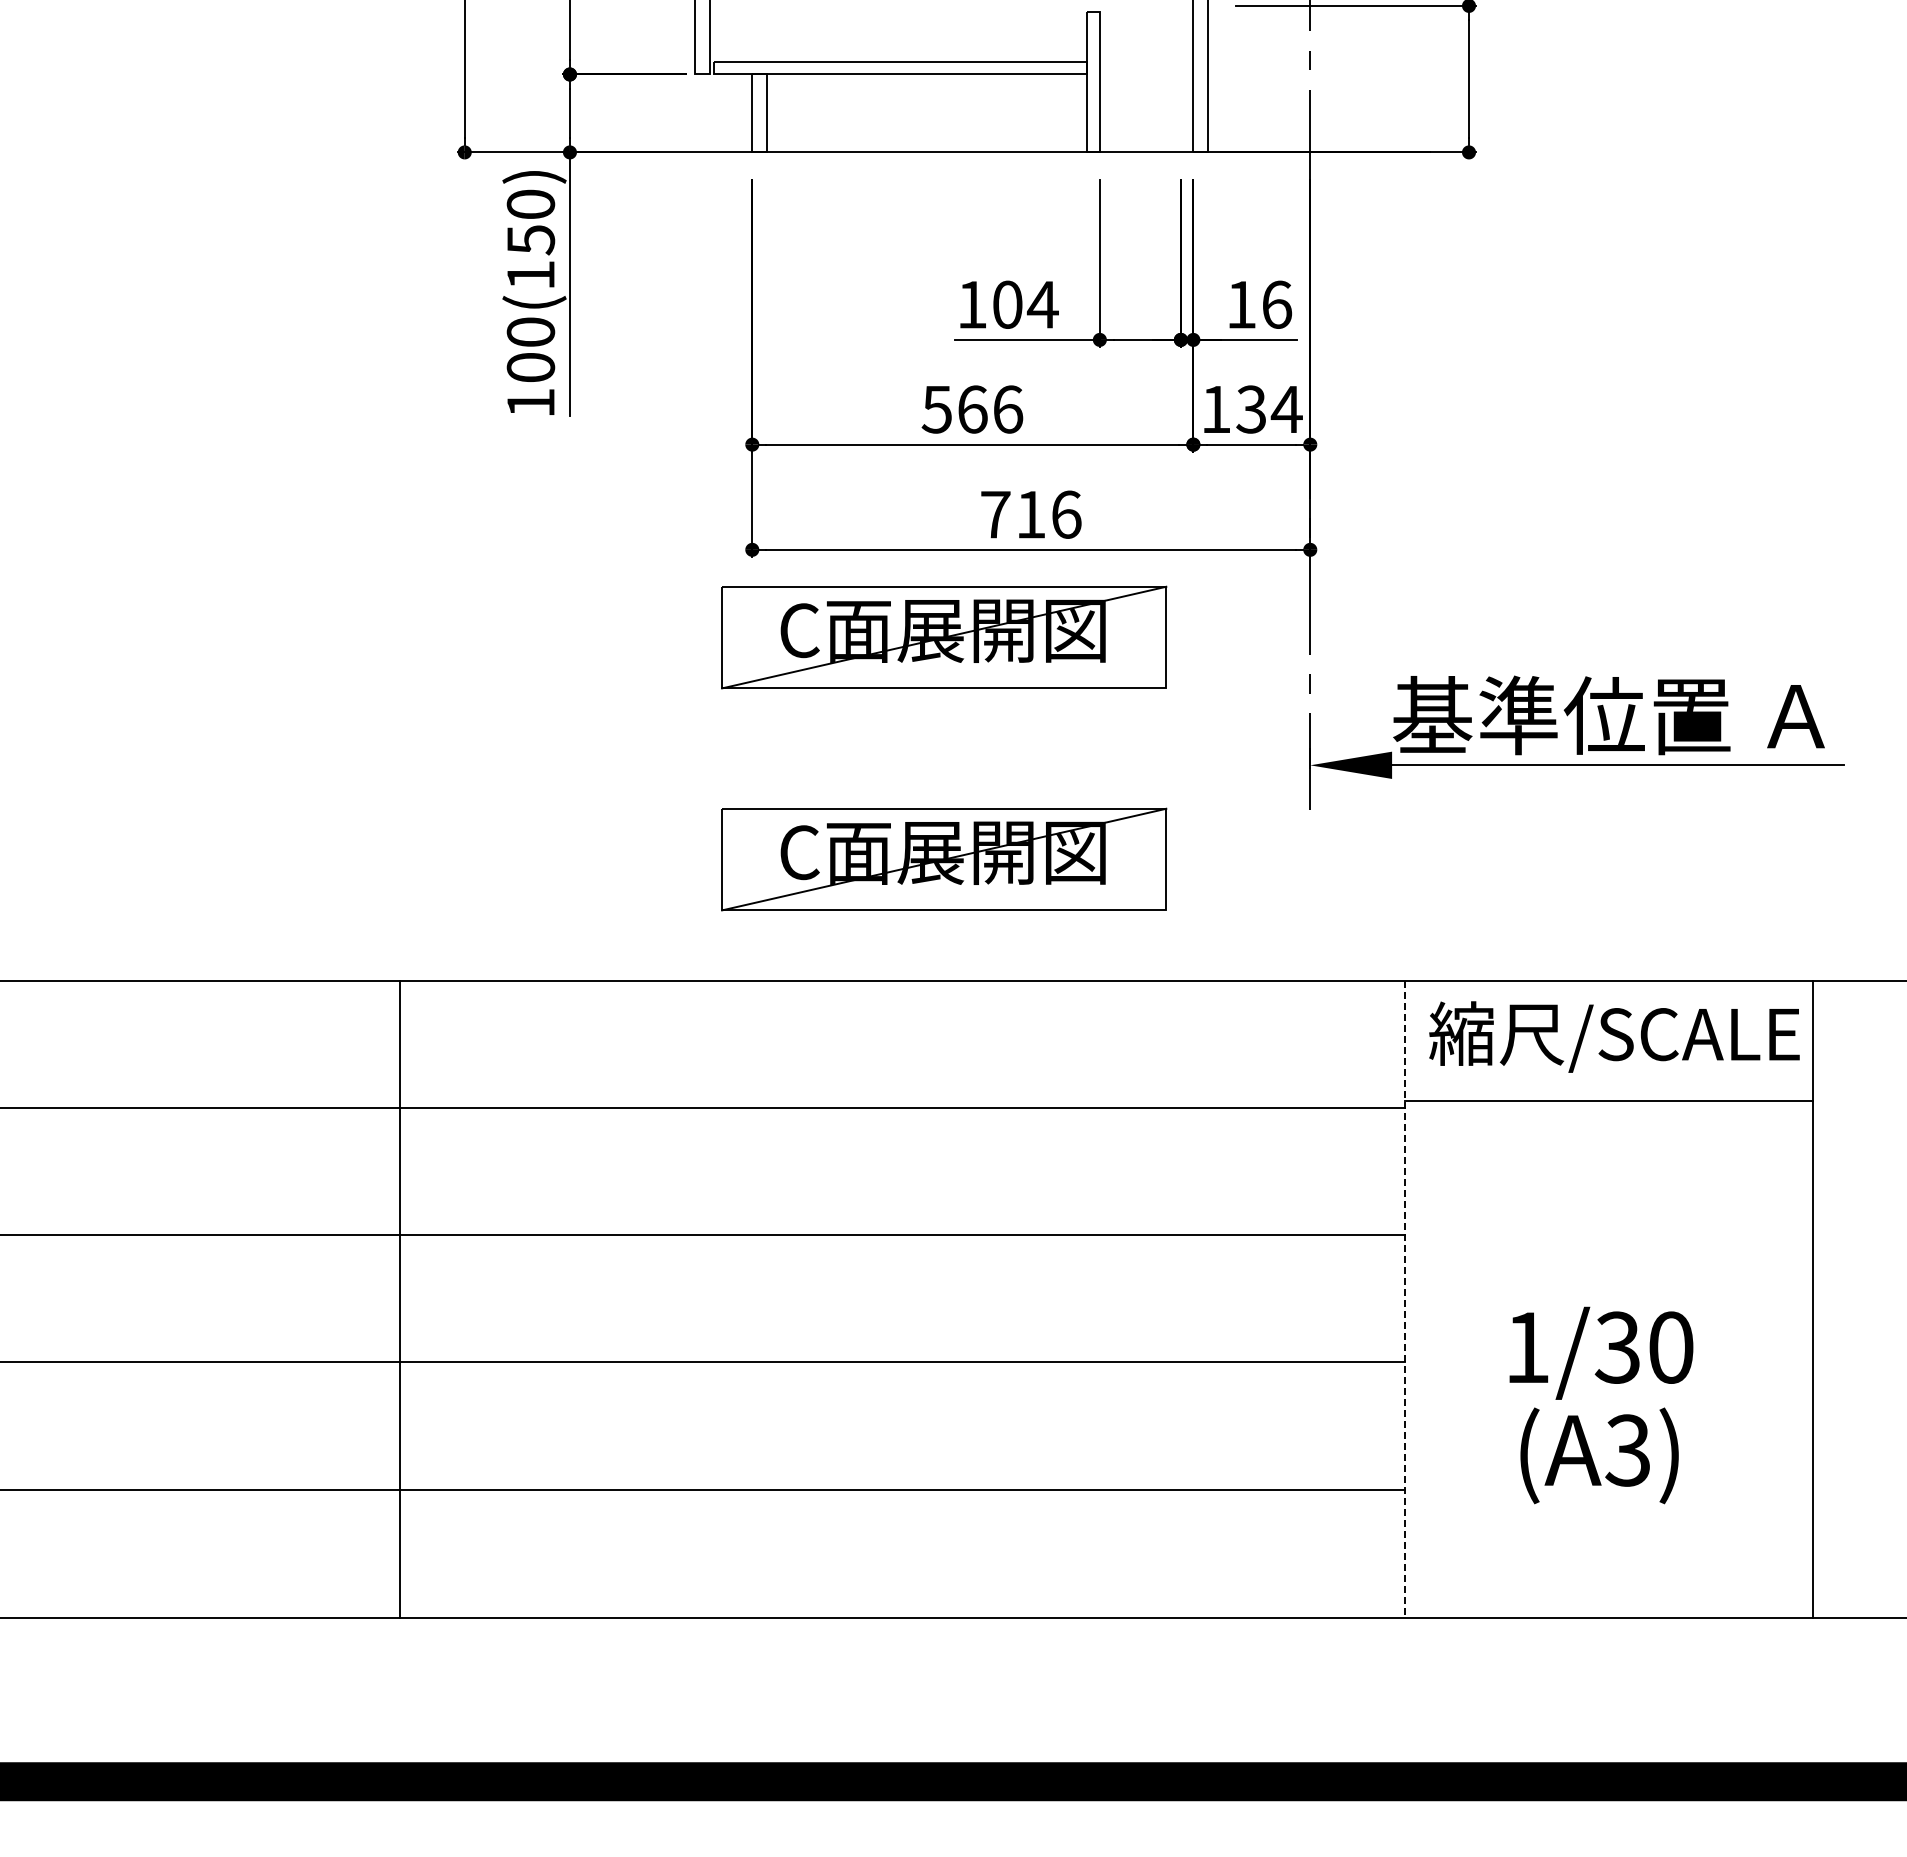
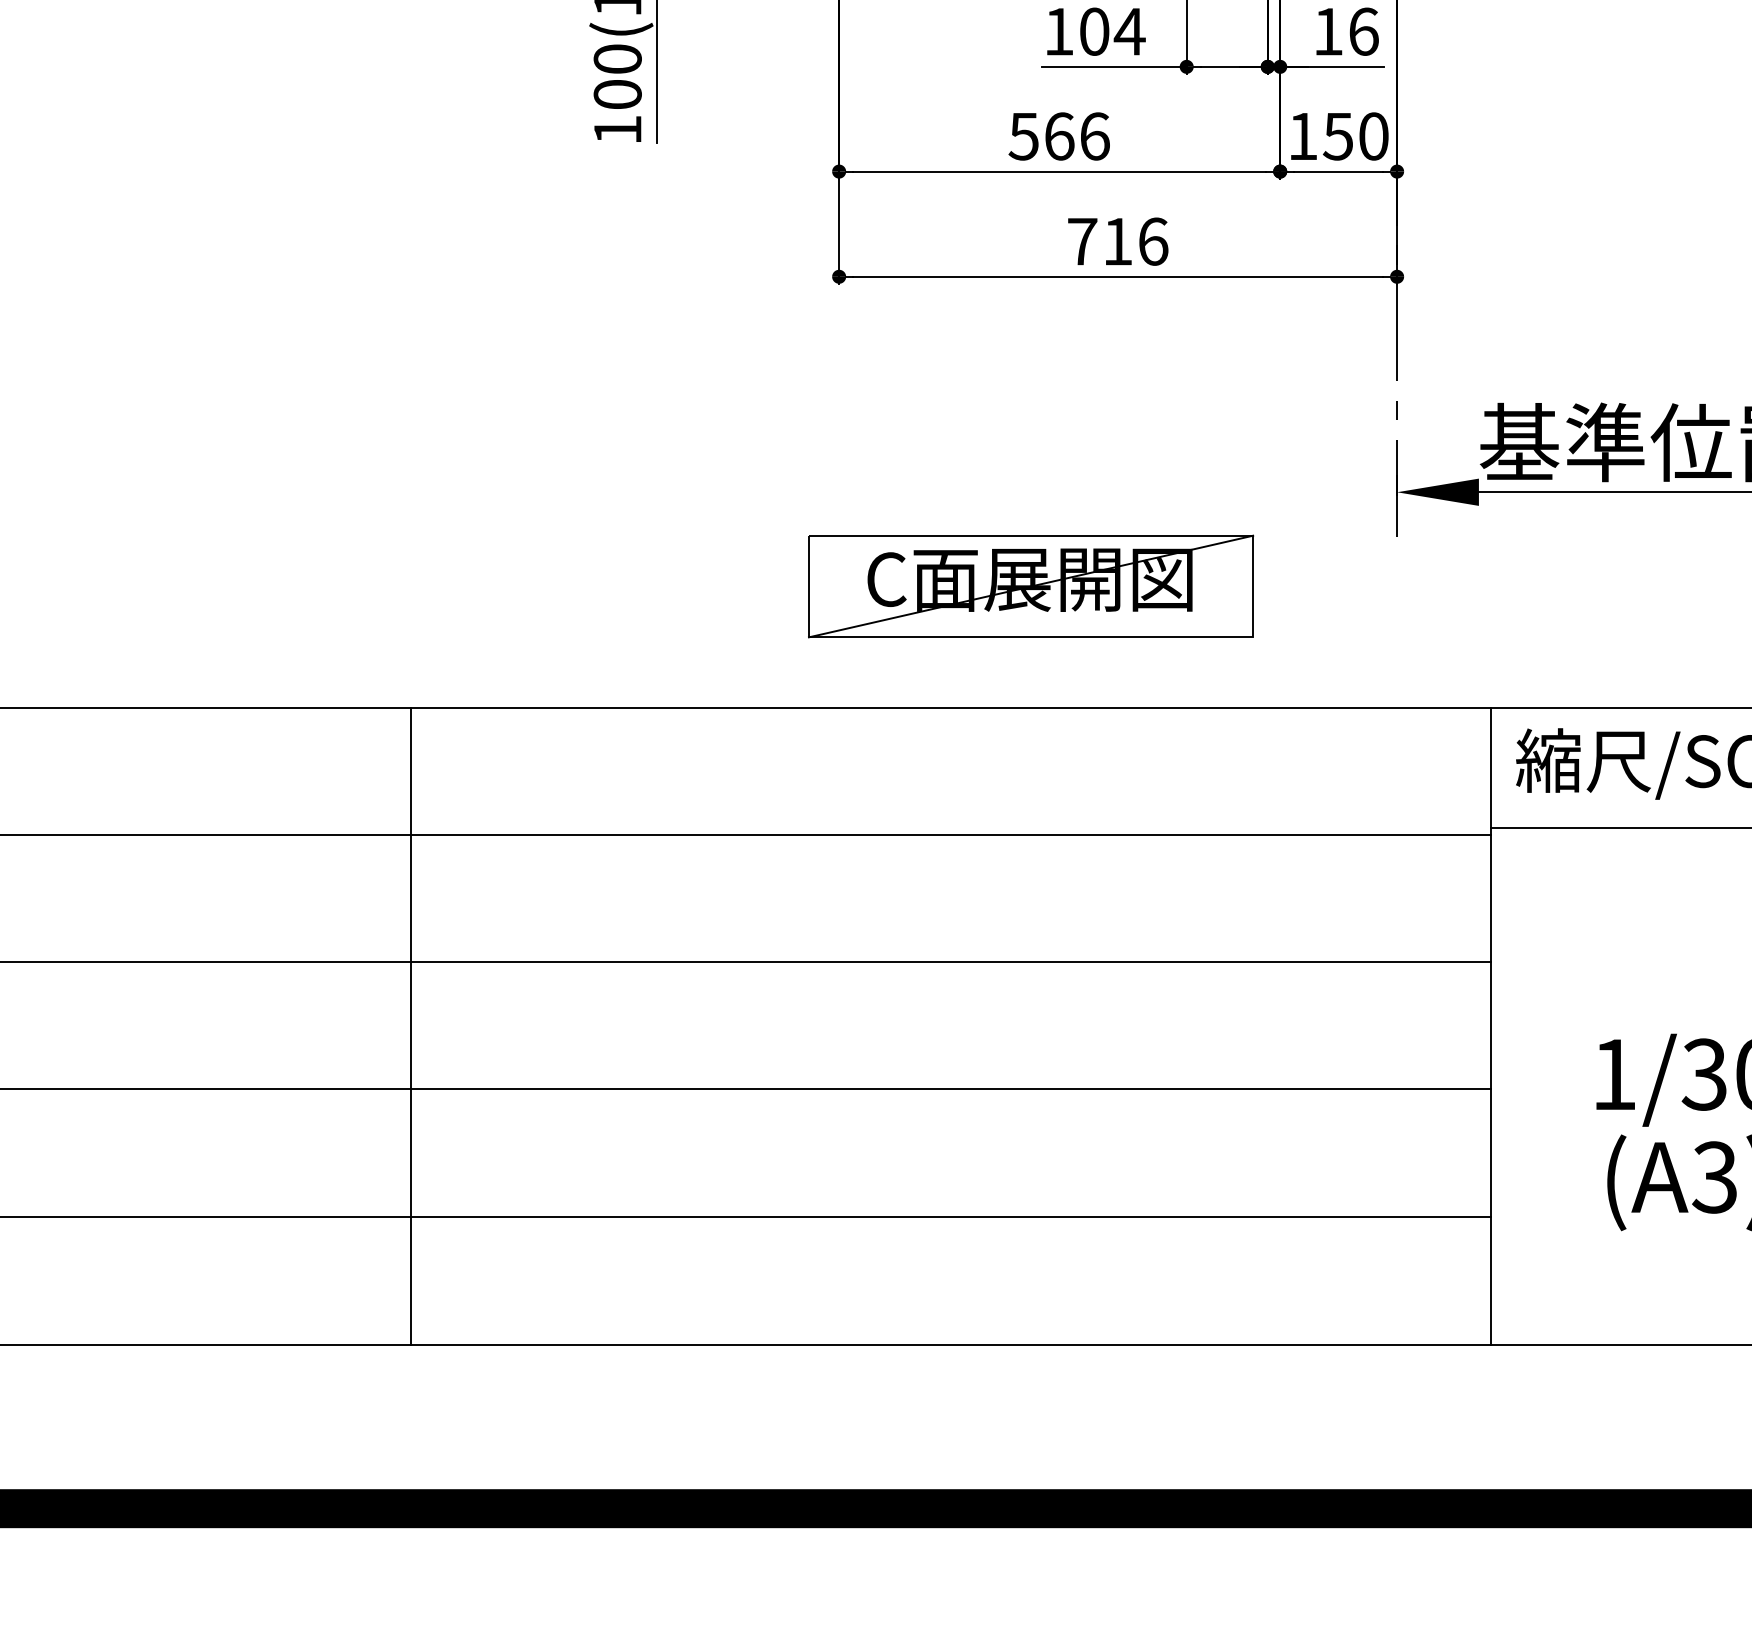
text: (1269, 409) -> (1356, 136), 134 -> 150
part: (944, 637) -> (1031, 364), removed
line: (399, 1299) -> (410, 1026), moved
line: (1404, 1299) -> (1491, 1026), dashed -> solid

